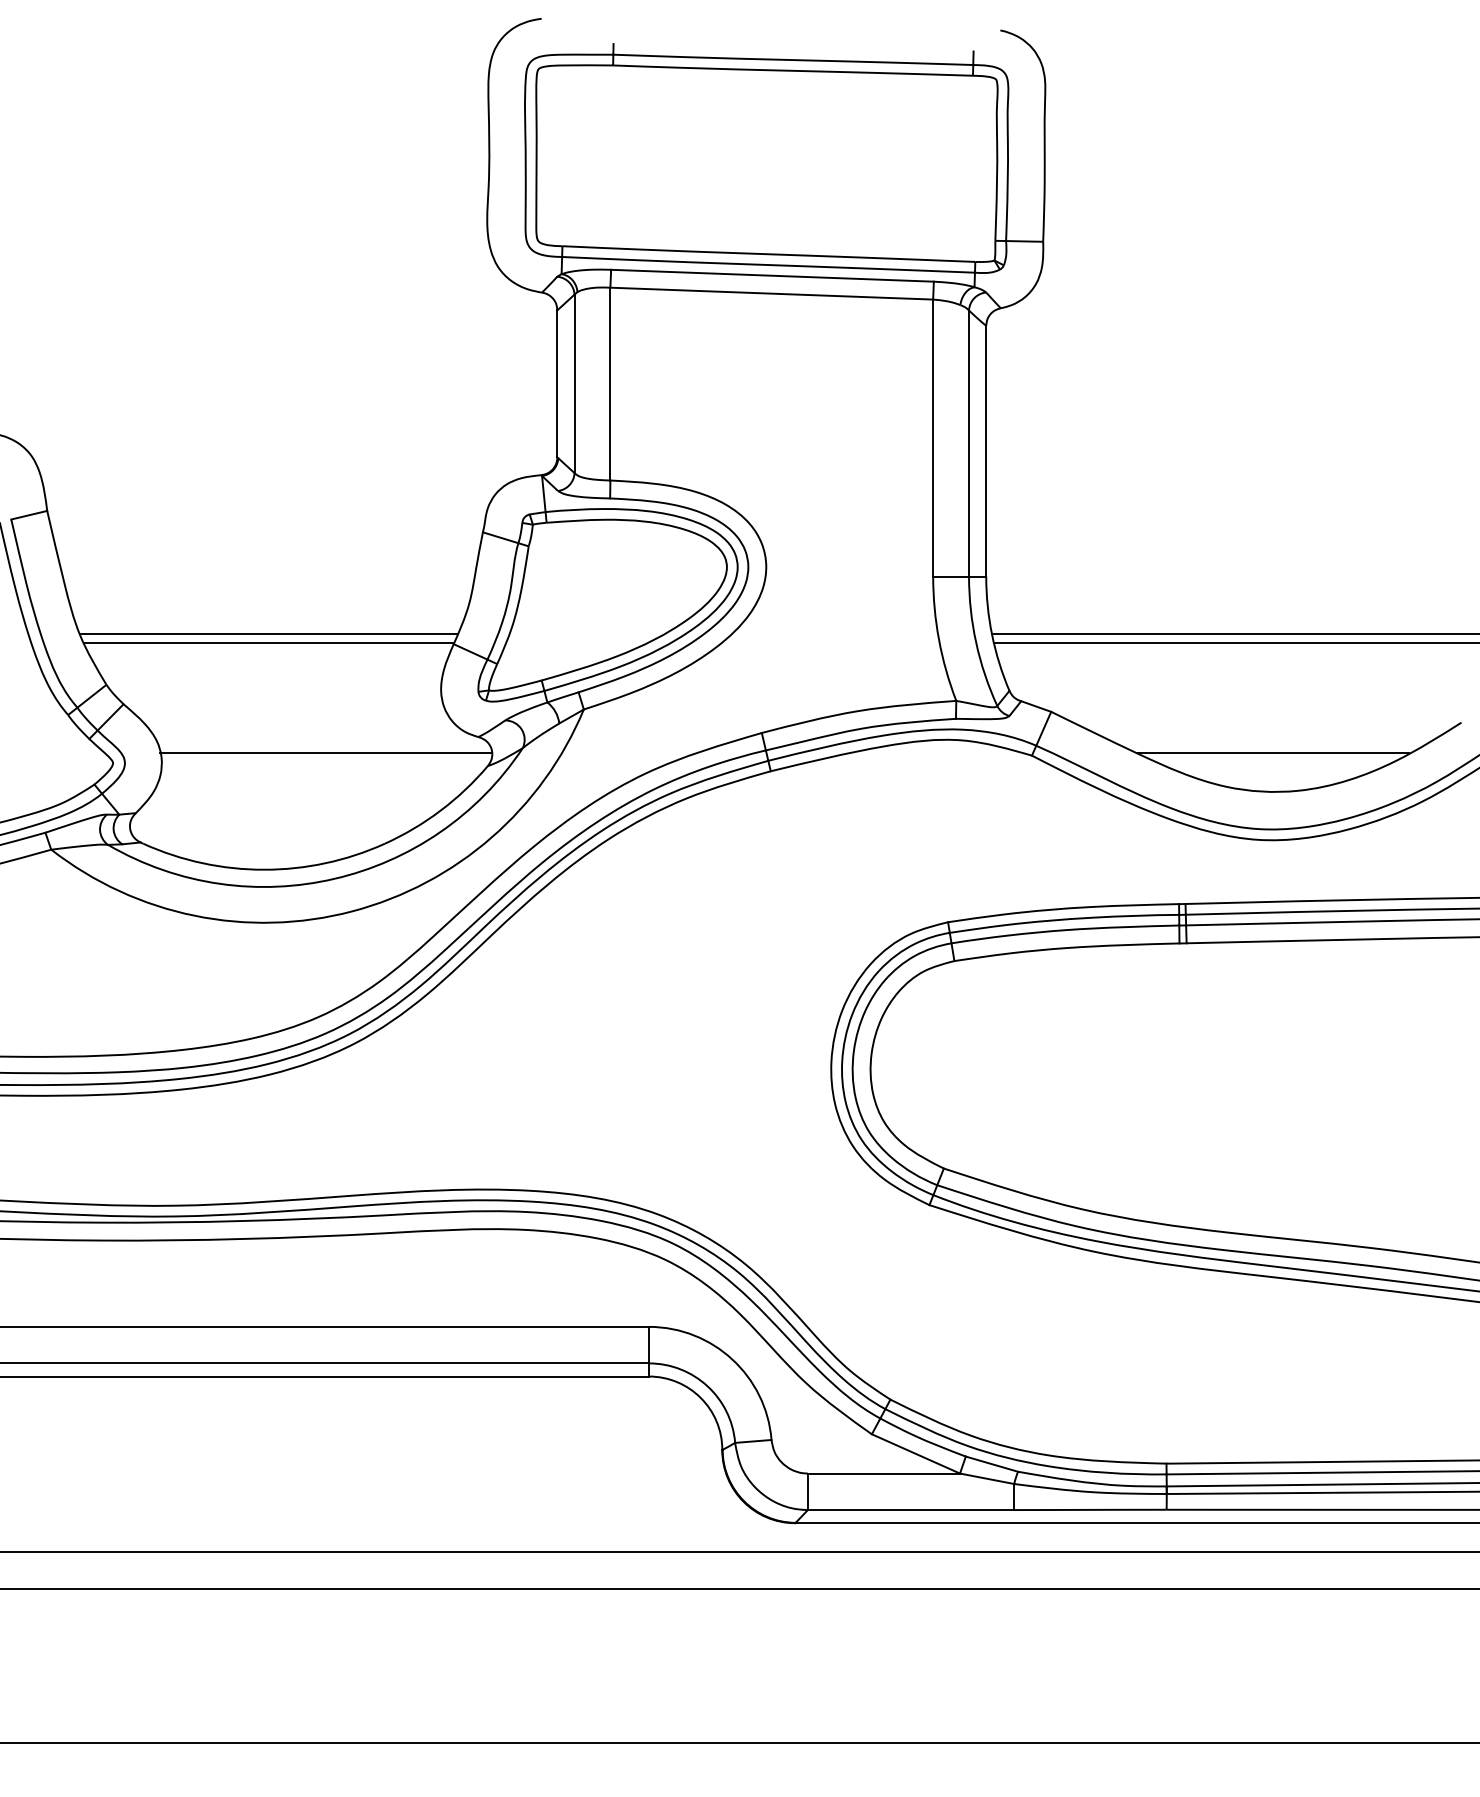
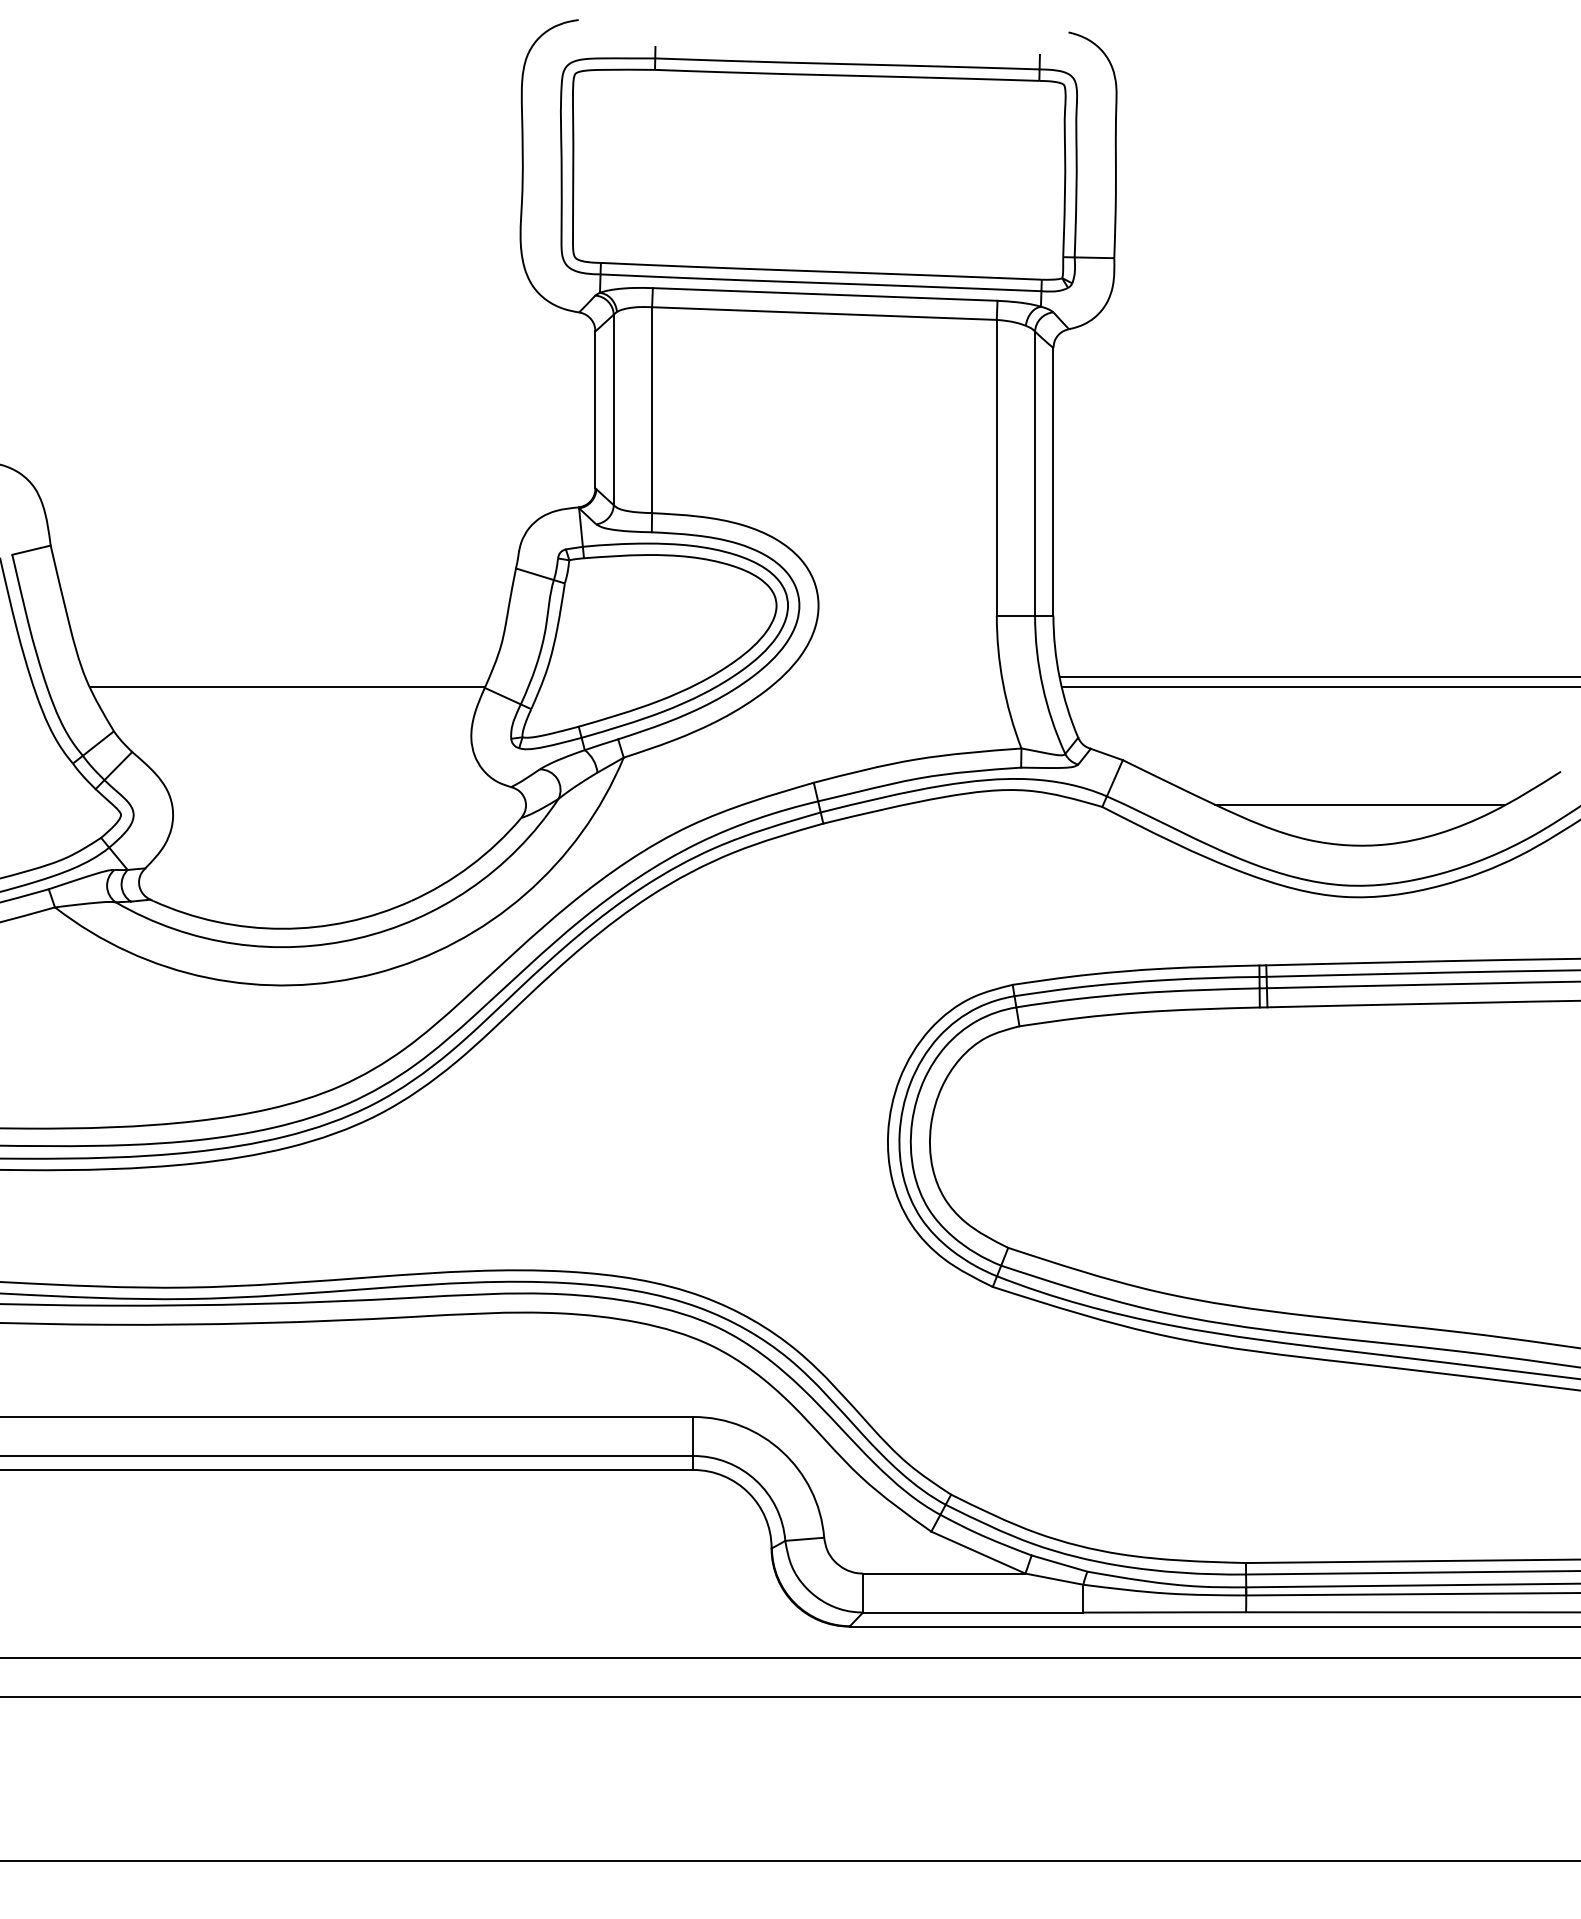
line: (268, 634) -> (286, 677), removed
line: (326, 753) -> (348, 804), removed

